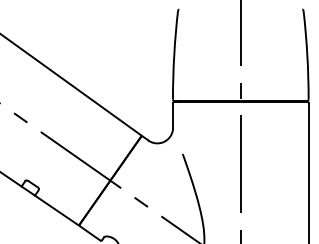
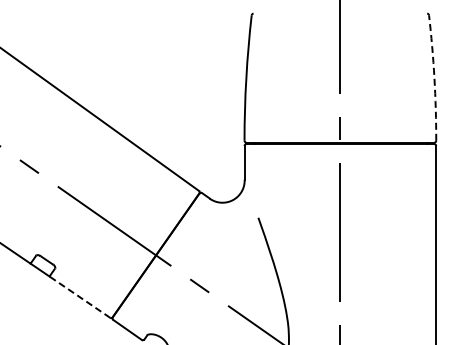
arc: (307, 54) -> (434, 77), solid -> dashed
line: (56, 210) -> (79, 297), solid -> dashed

